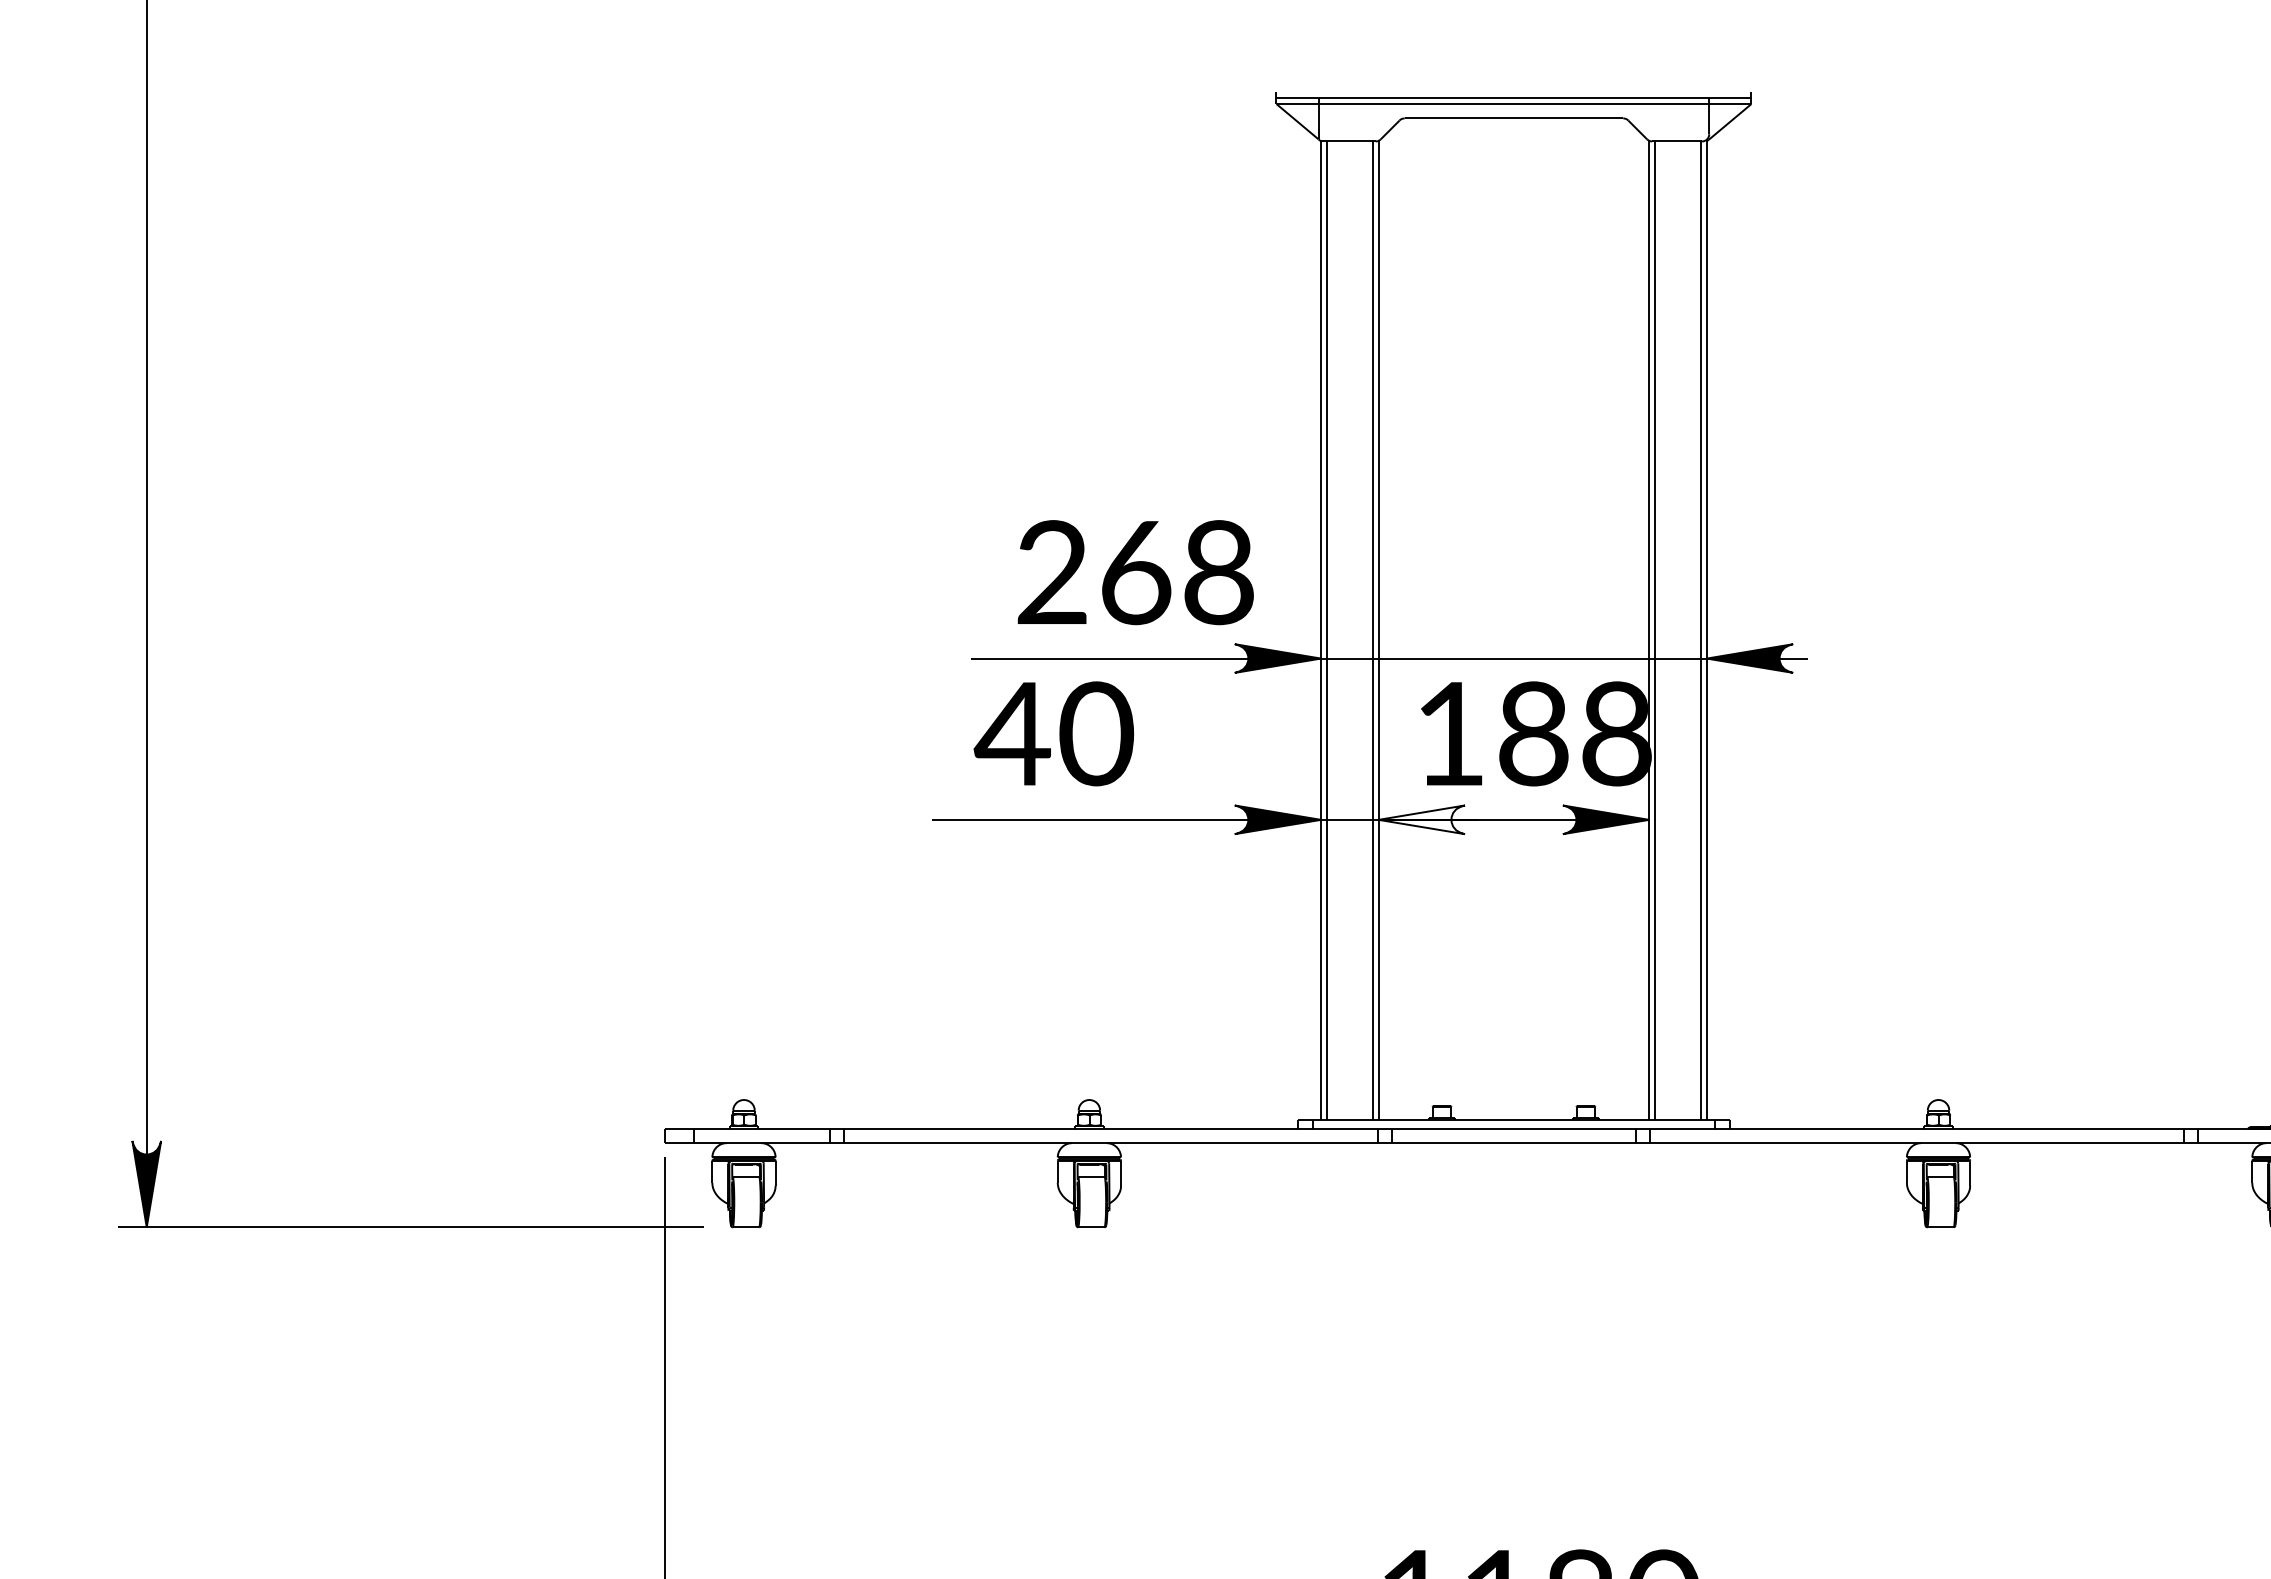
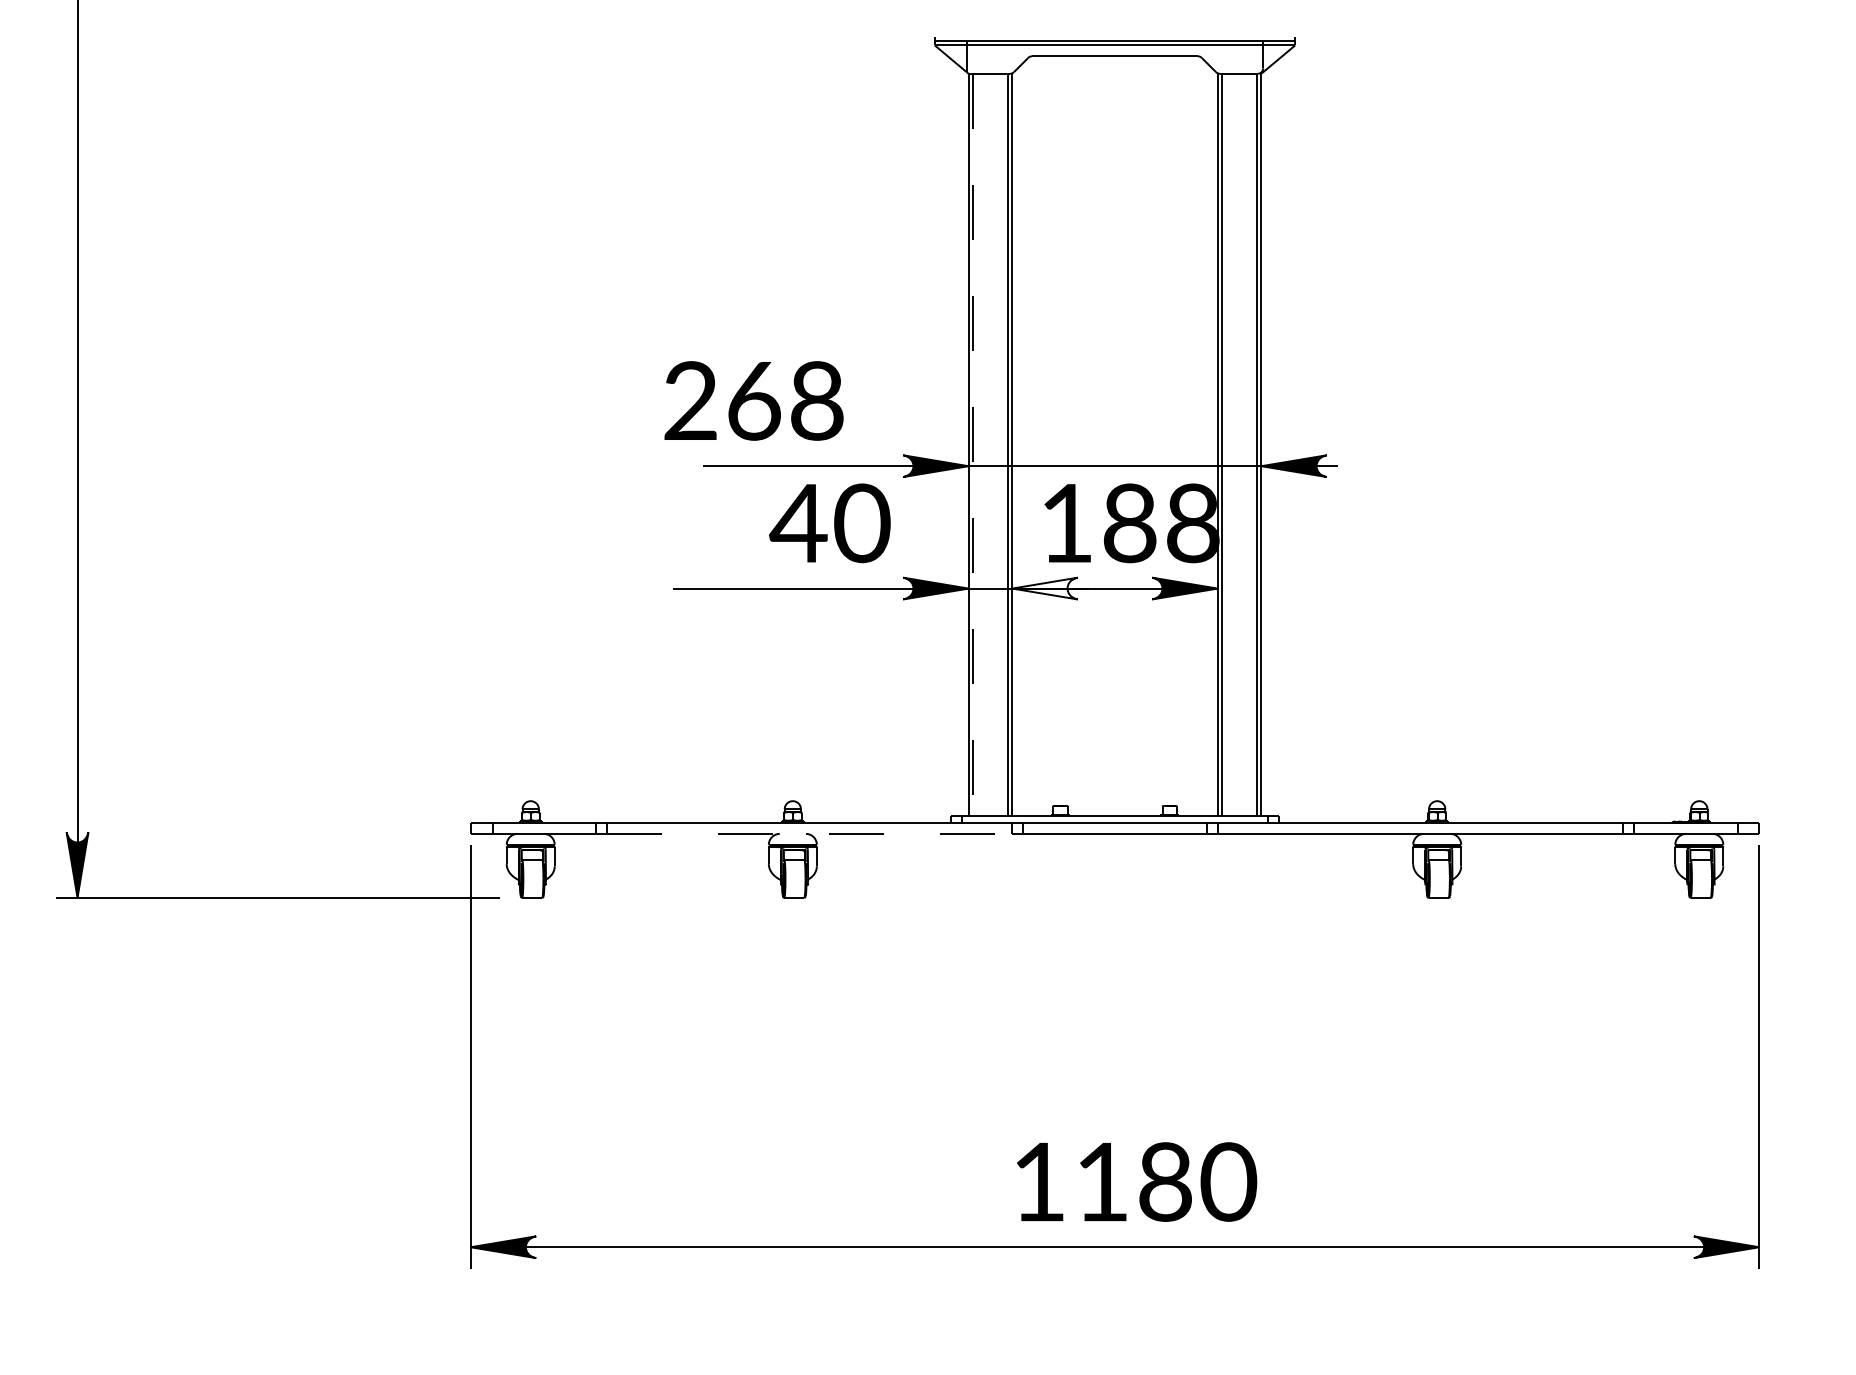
text: (1135, 571) -> (753, 400), moved
line: (1327, 631) -> (973, 445), solid -> dashed
text: (1053, 734) -> (829, 523), moved
line: (1111, 1142) -> (809, 833), solid -> dashed

